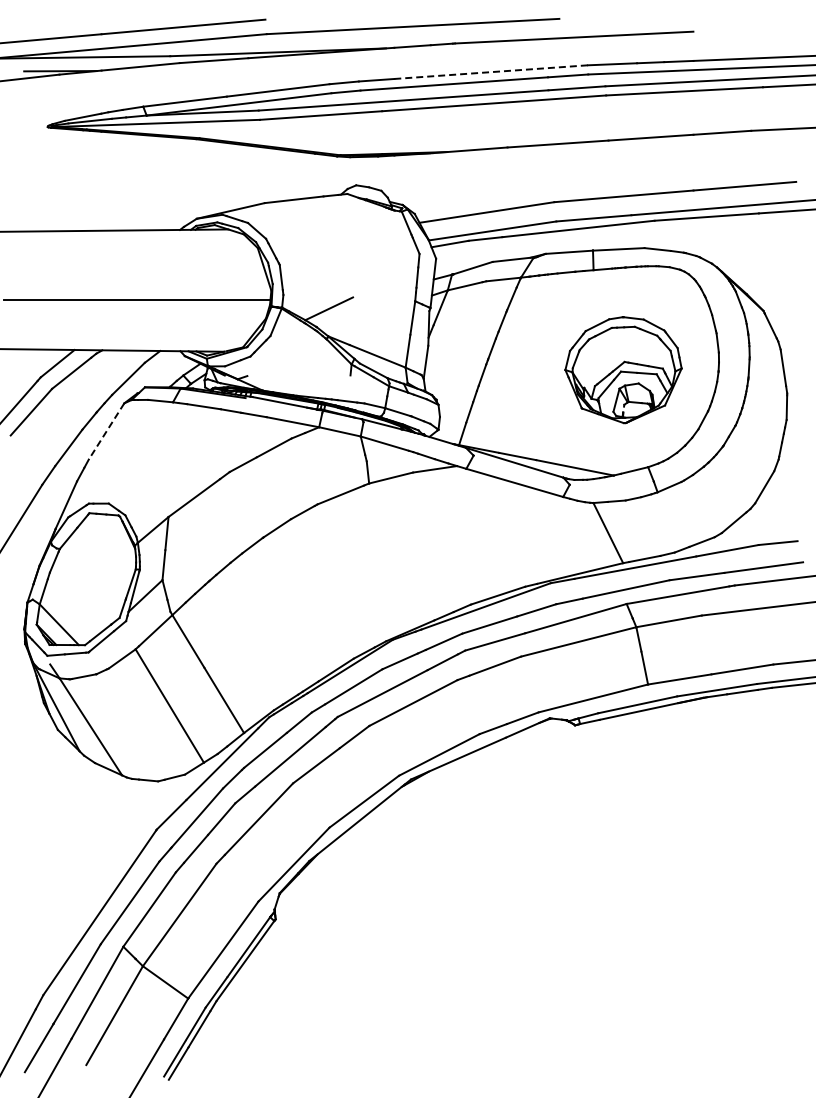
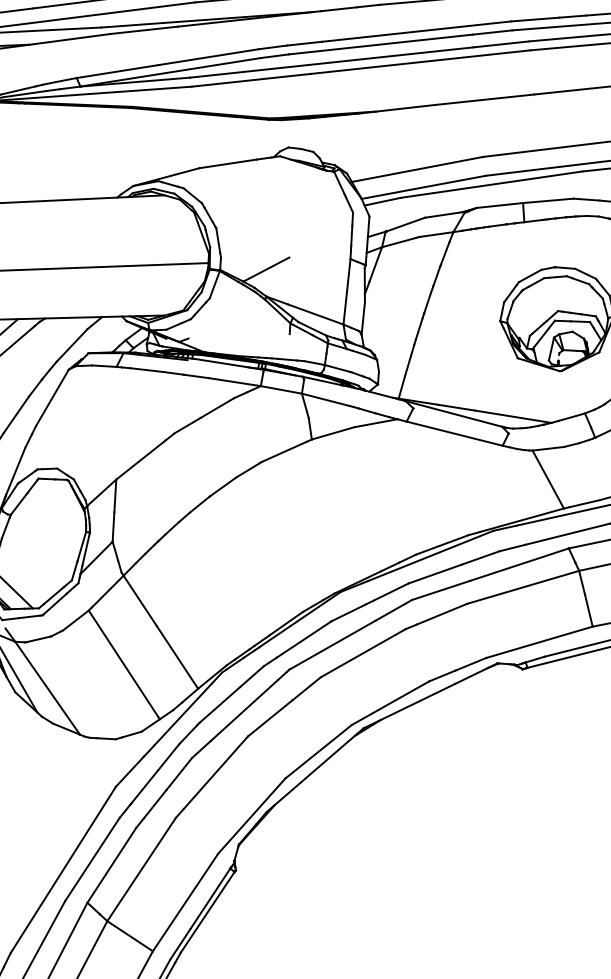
line: (491, 72) -> (417, 31), dashed -> solid
line: (106, 431) -> (52, 397), dashed -> solid

